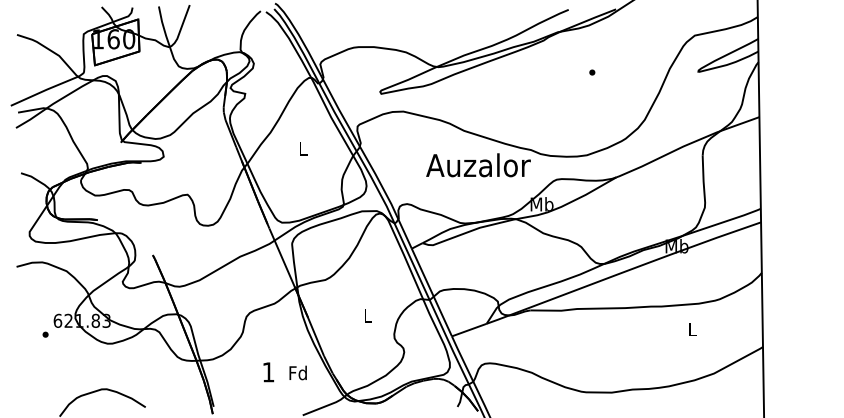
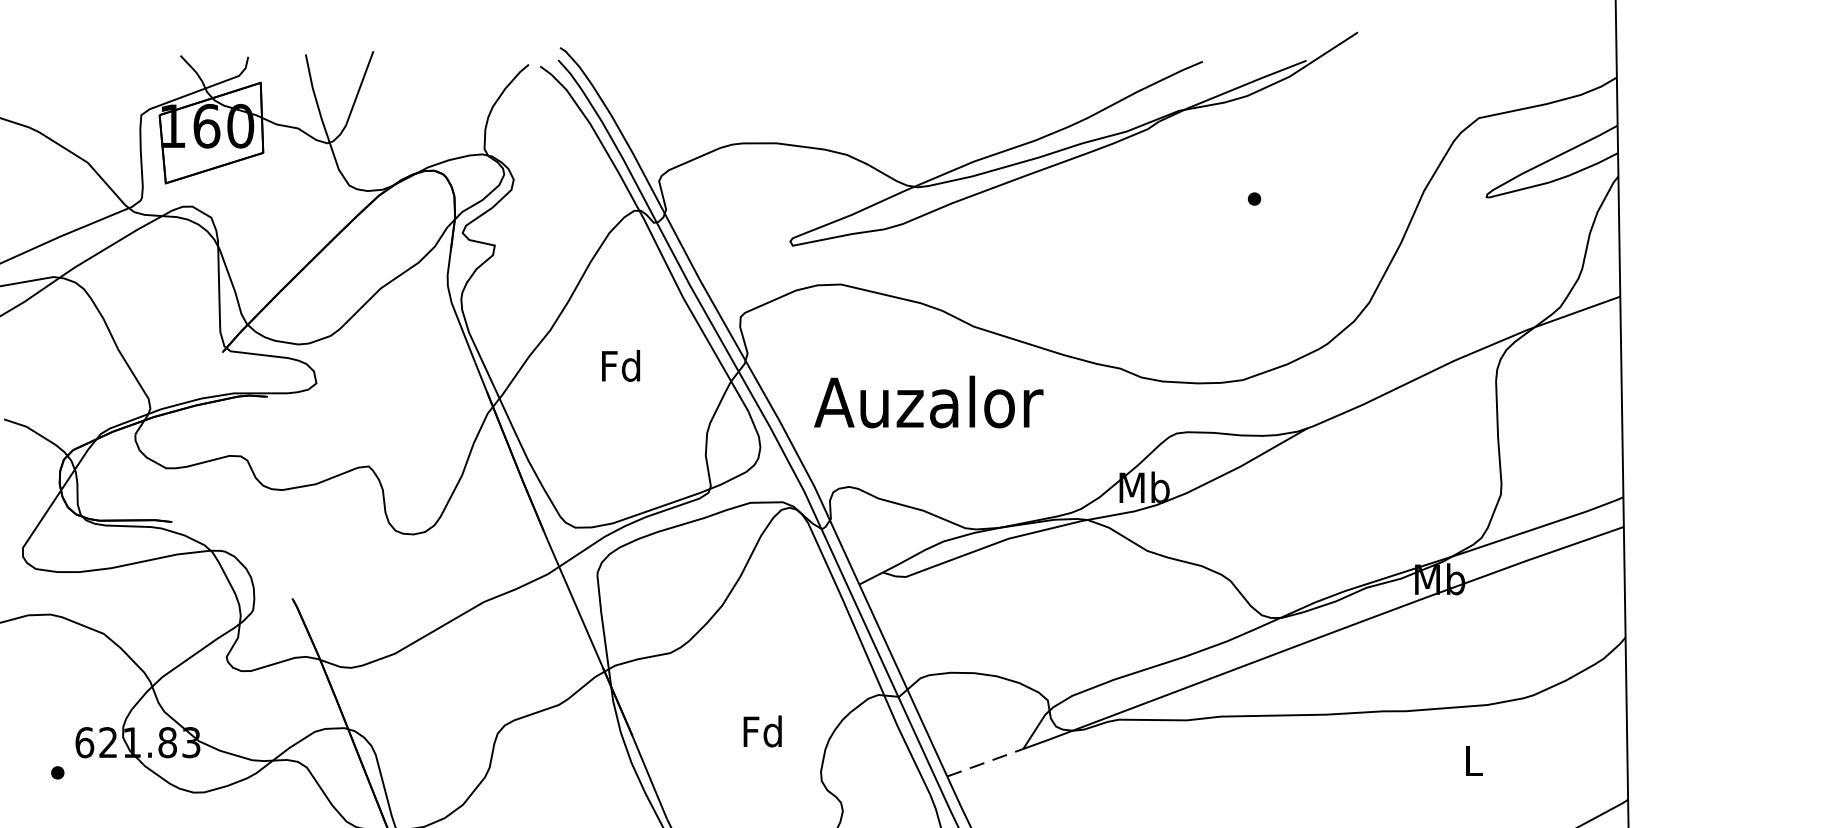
text: (302, 148) -> (620, 365), L -> Fd
text: (478, 165) -> (928, 402), moved
text: (367, 315) -> (762, 730), L -> Fd
line: (469, 329) -> (985, 761), solid -> dashed

